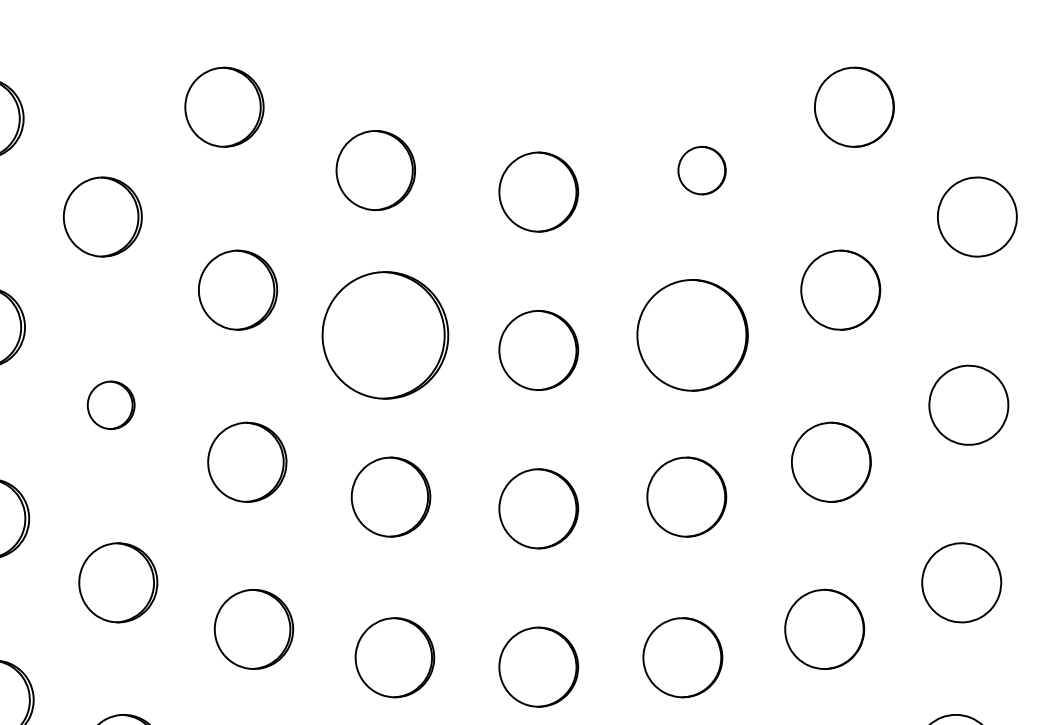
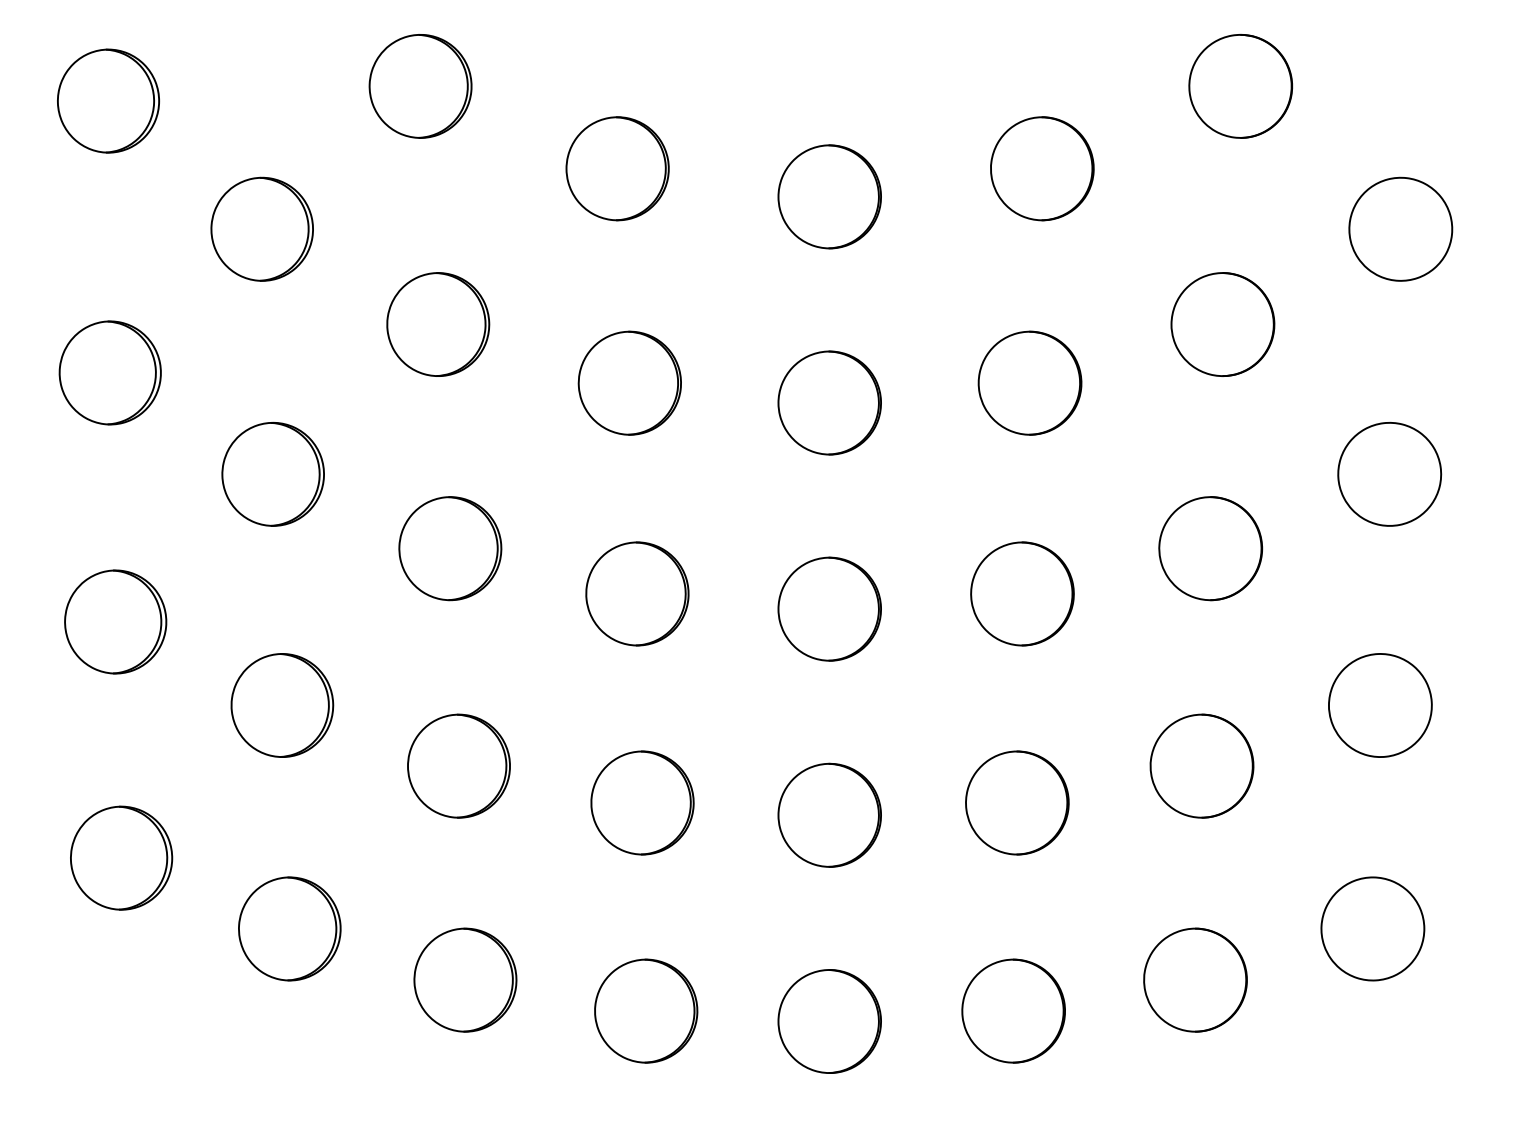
part: (702, 170) -> (1042, 168), size x1.67
part: (384, 334) -> (629, 382), size x0.62
part: (692, 334) -> (1029, 382), size x0.71
part: (110, 405) -> (272, 474), size x1.67

